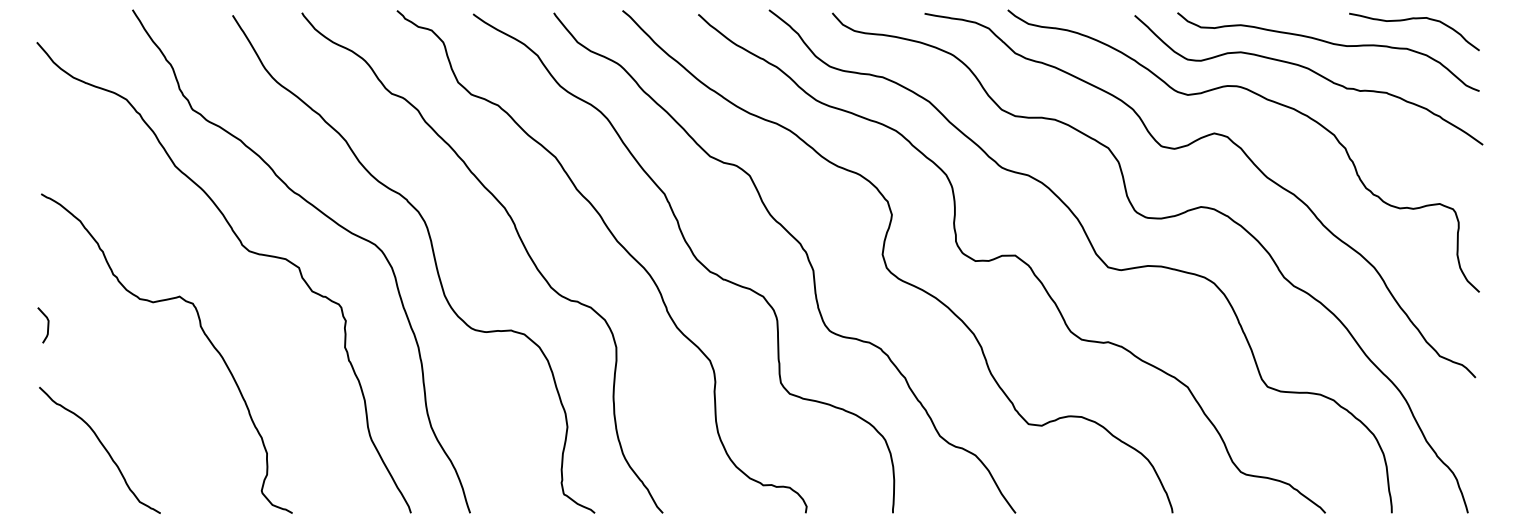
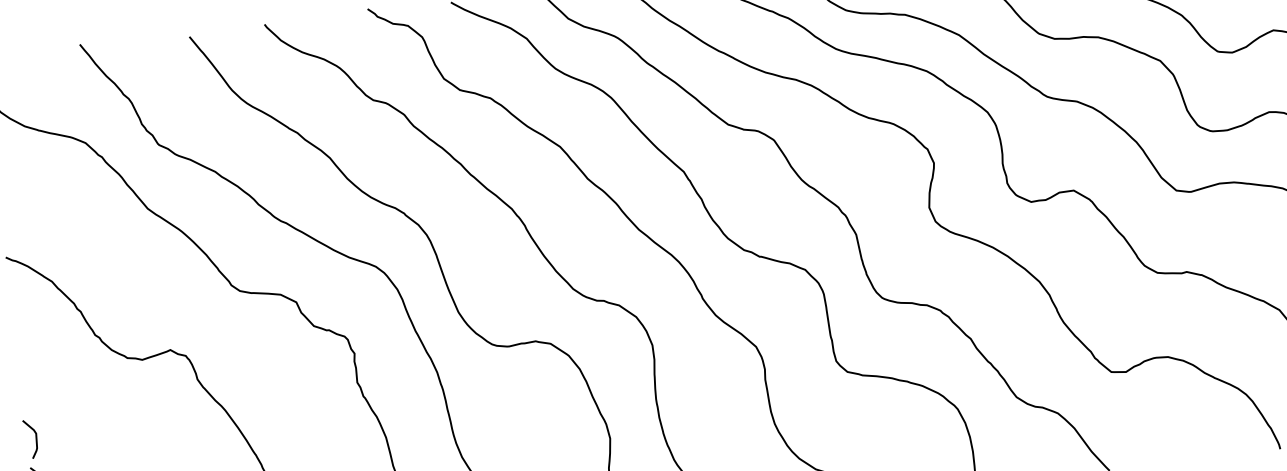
curve: (47, 325) -> (35, 438), moved

